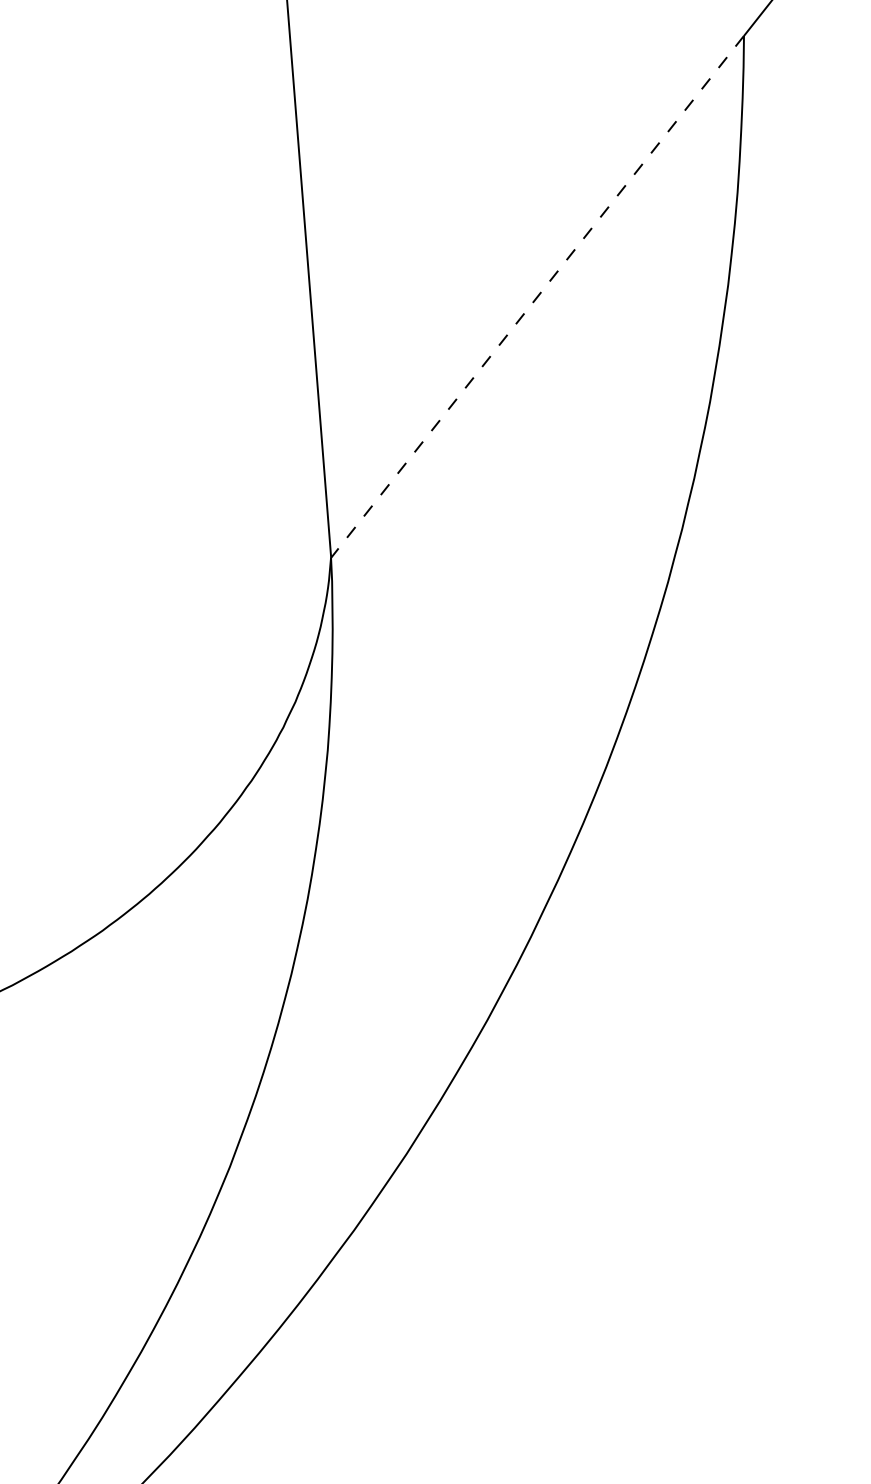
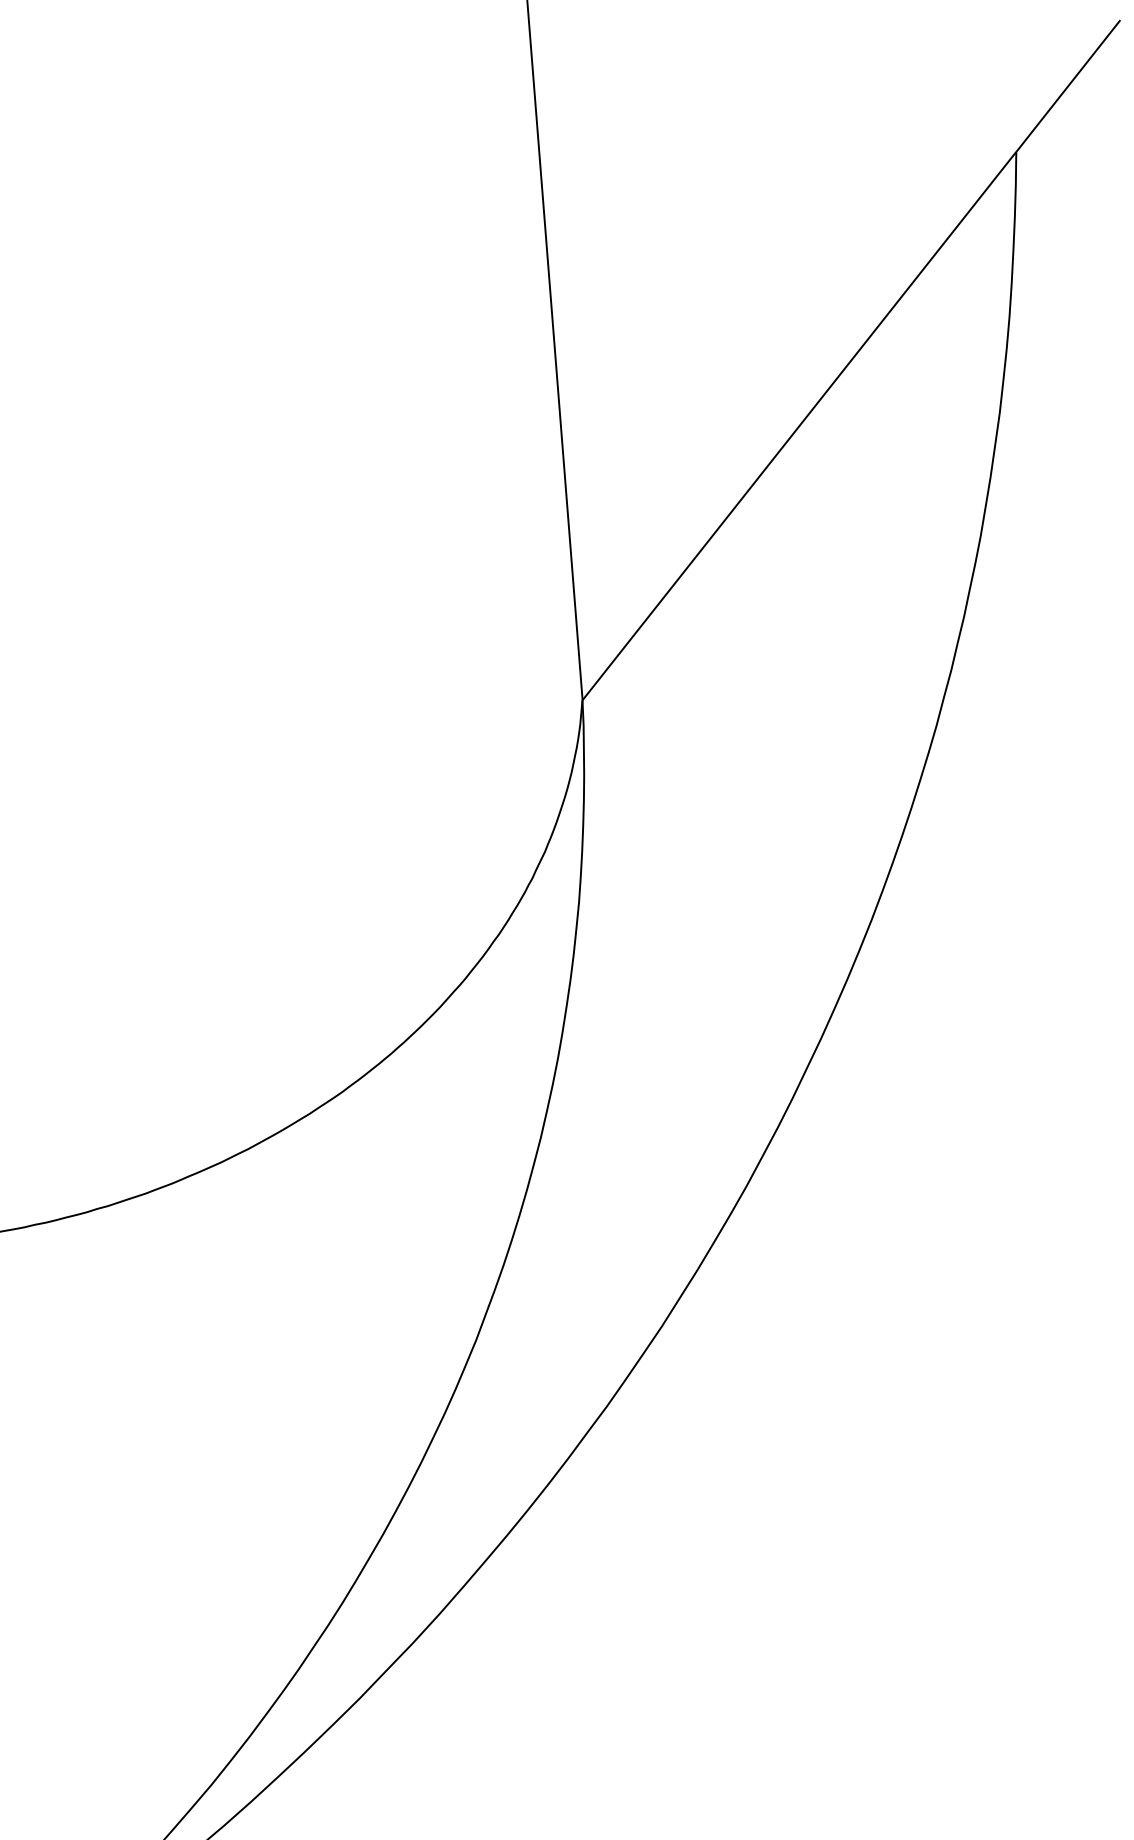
line: (537, 297) -> (799, 426), dashed -> solid

